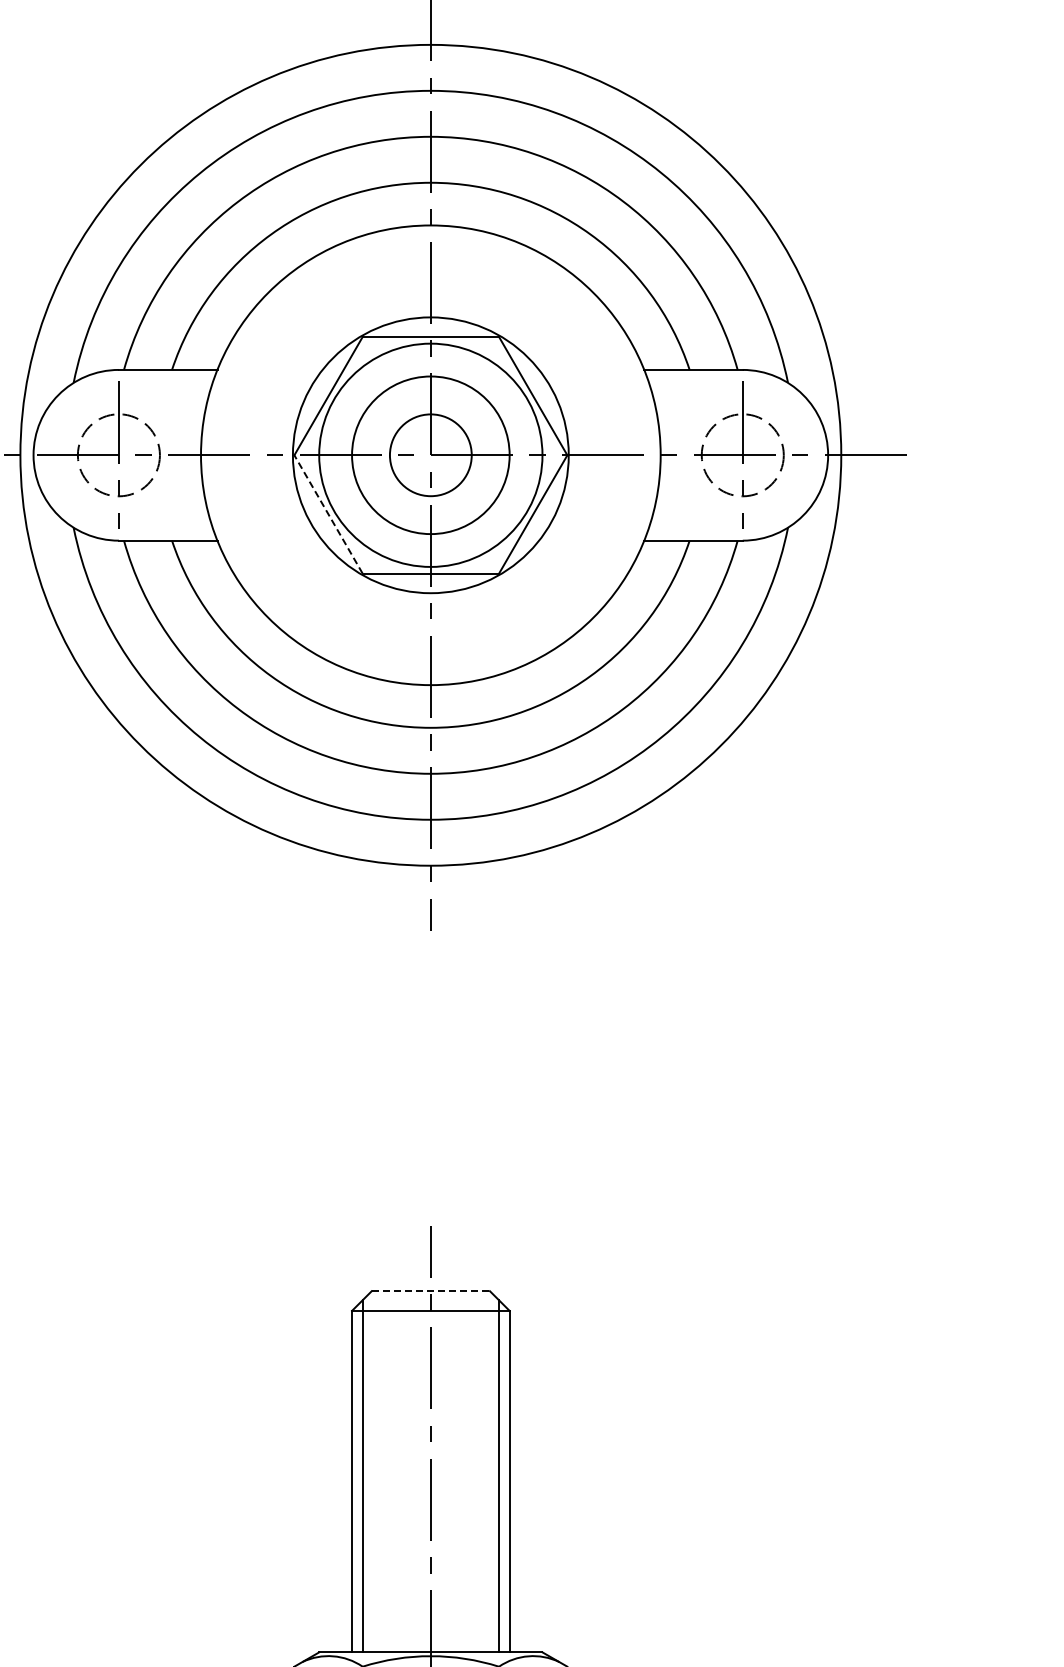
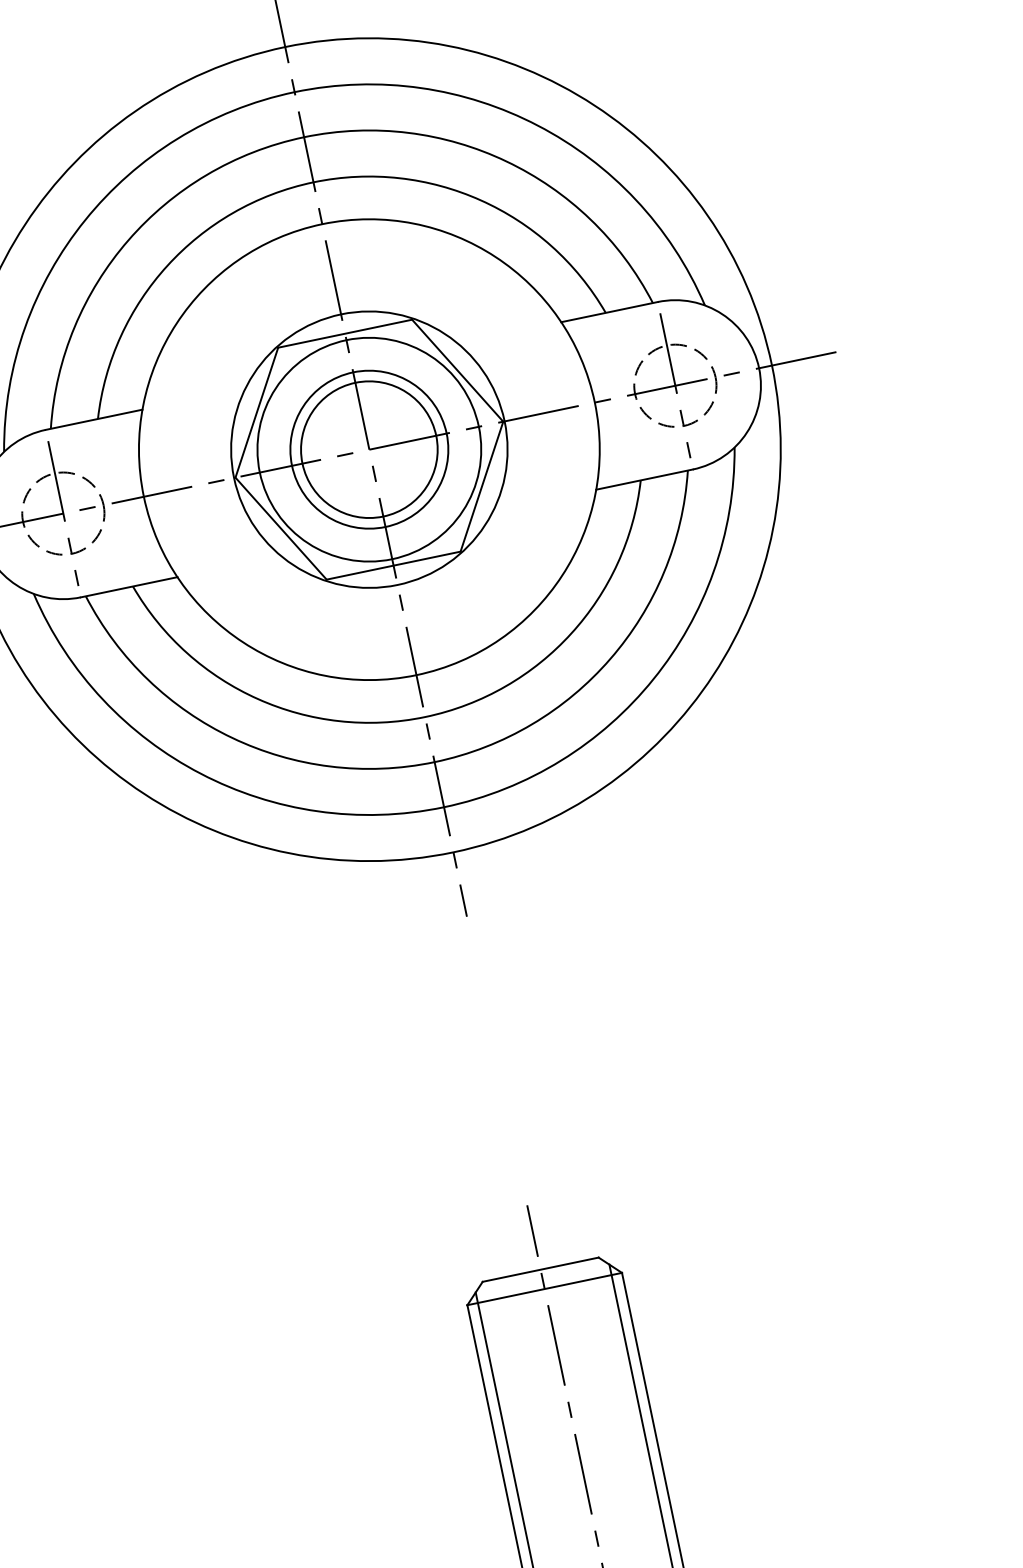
circle: (430, 455) -> (369, 449), size x1.67
line: (328, 513) -> (280, 527), dashed -> solid
line: (431, 1291) -> (541, 1269), dashed -> solid

